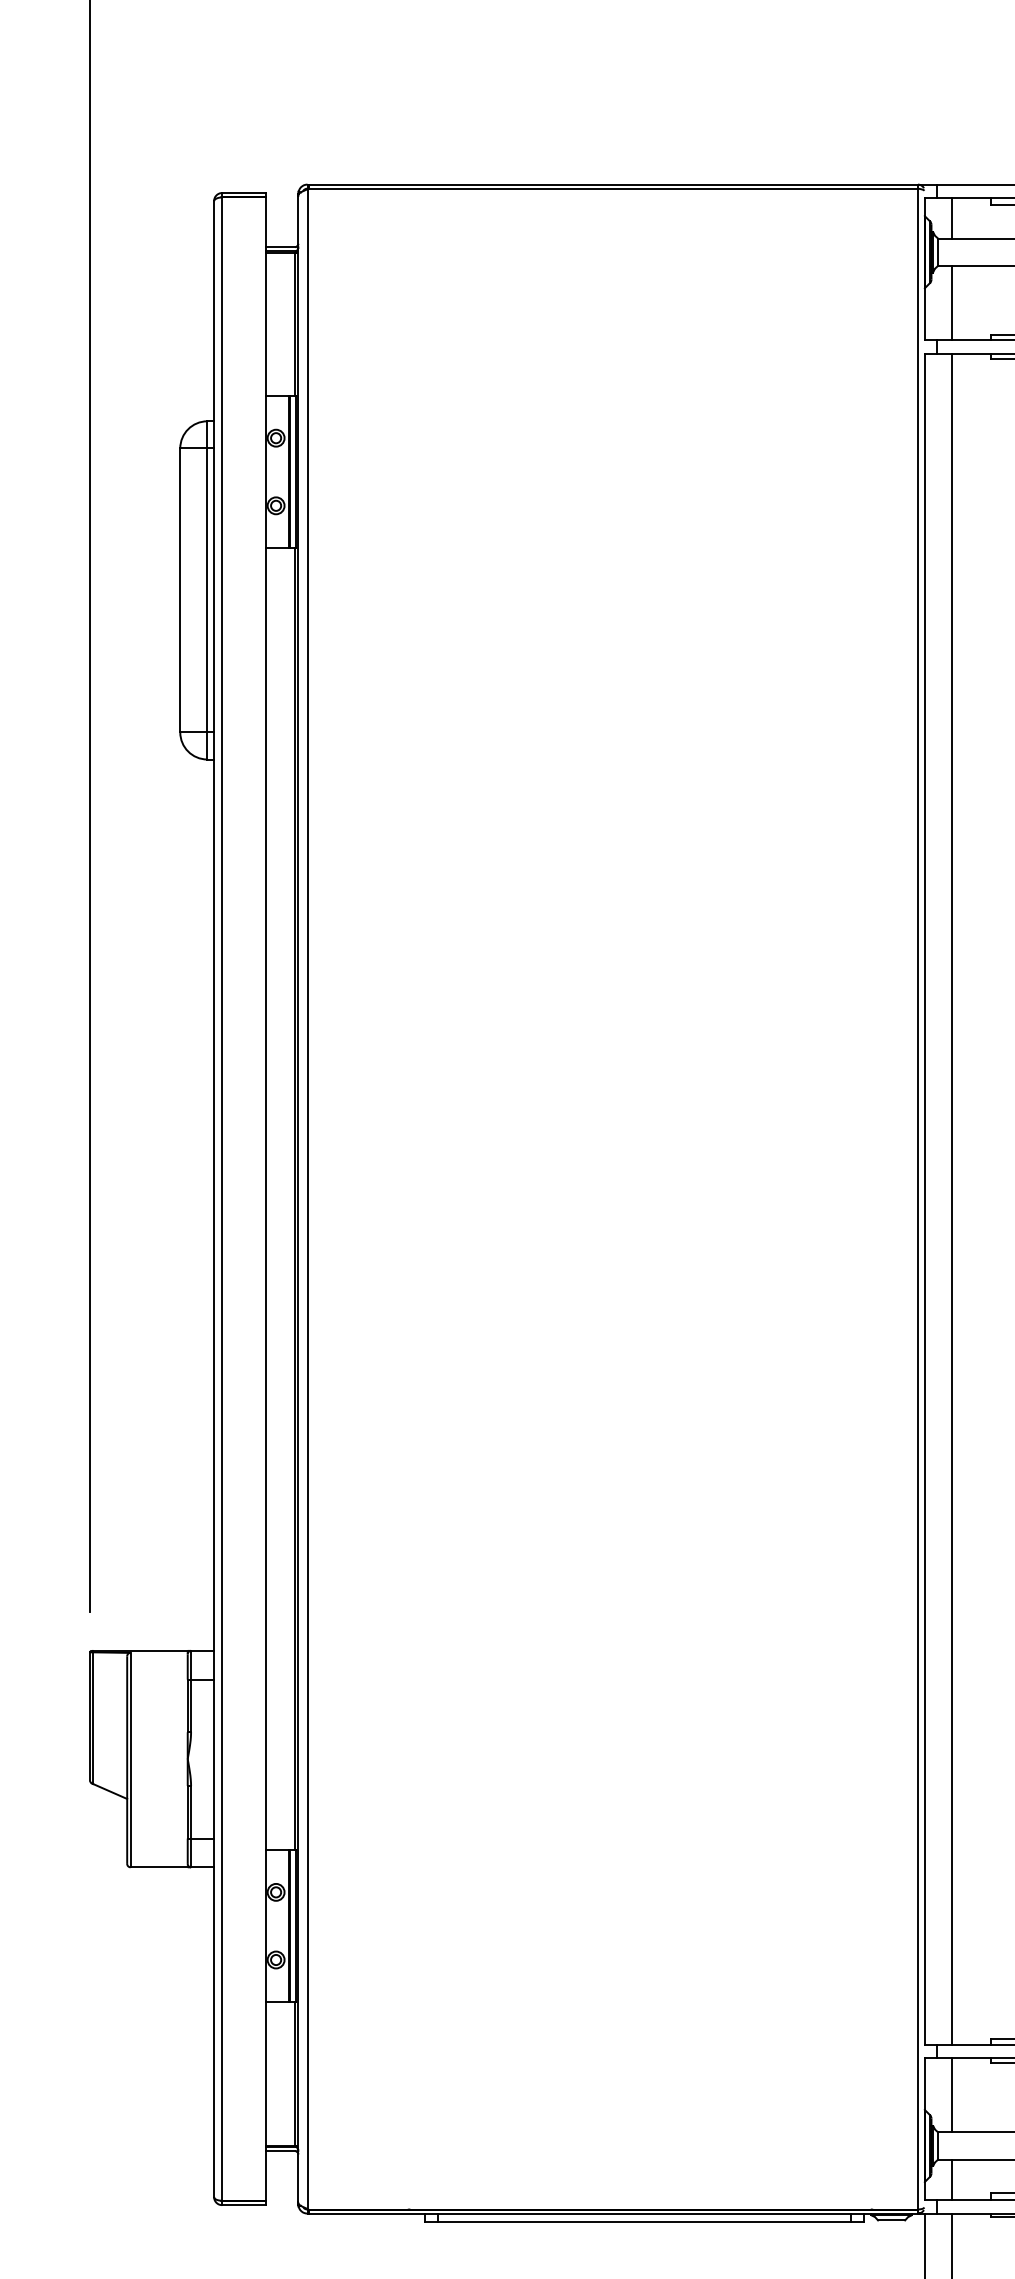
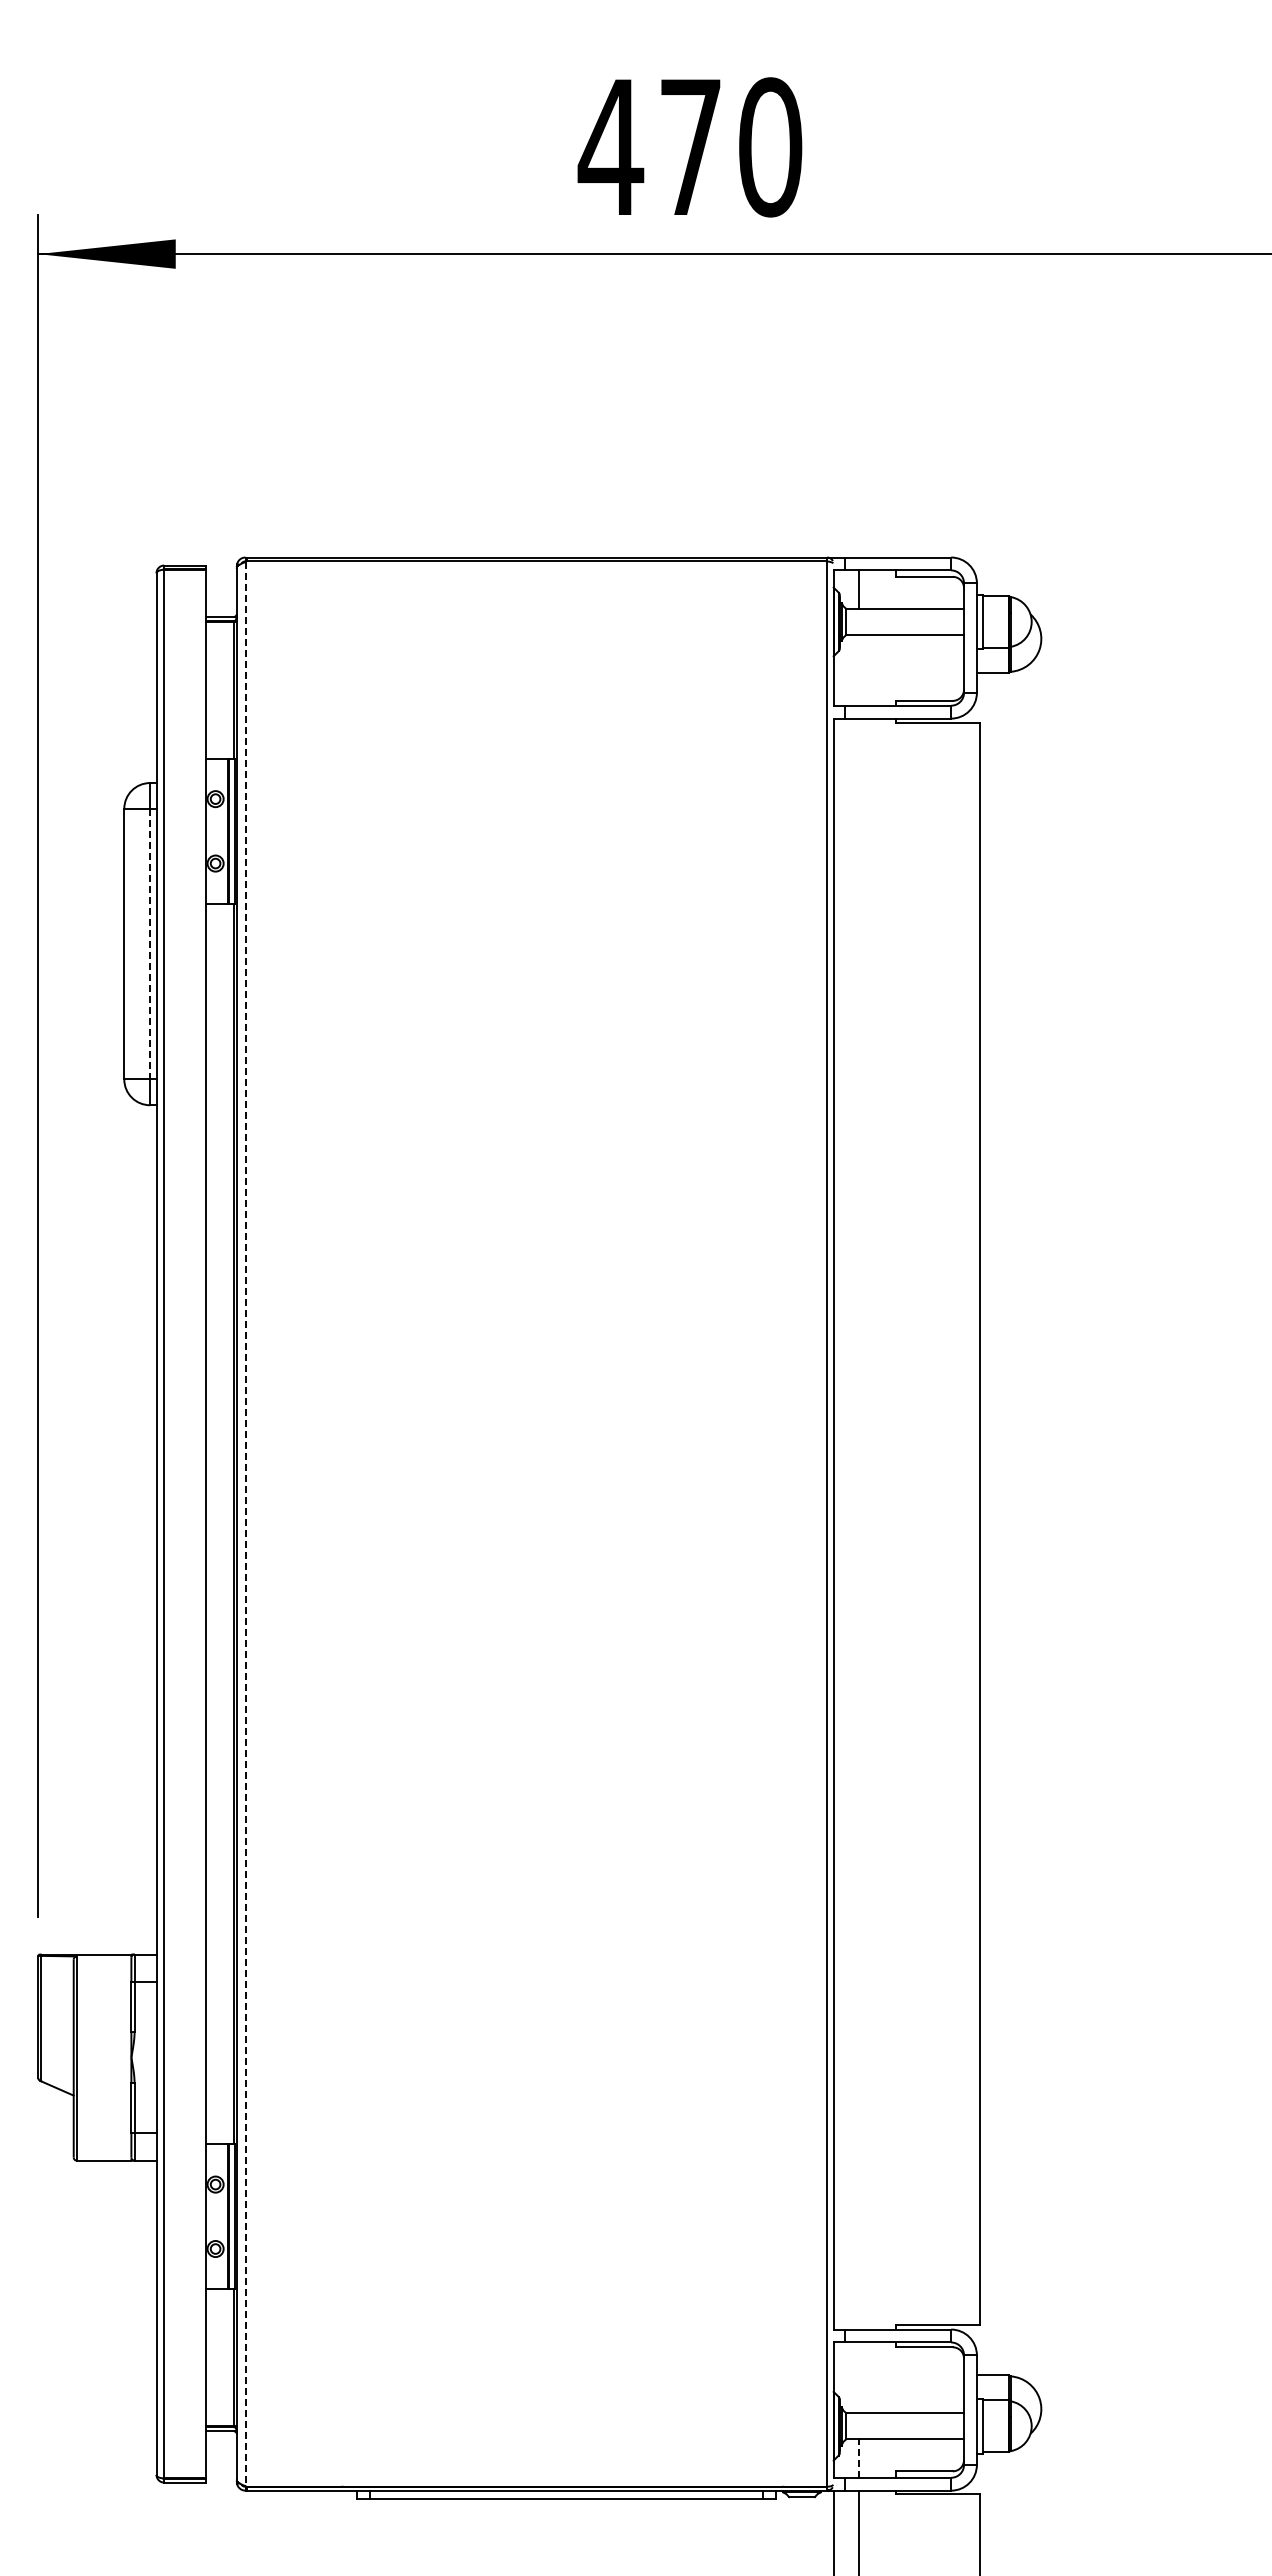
line: (951, 302) -> (859, 669), removed
line: (207, 590) -> (150, 944), solid -> dashed
line: (951, 1198) -> (859, 1523), removed
line: (307, 1199) -> (245, 1524), solid -> dashed
line: (951, 2094) -> (859, 2377), removed
line: (951, 2178) -> (859, 2457), solid -> dashed

